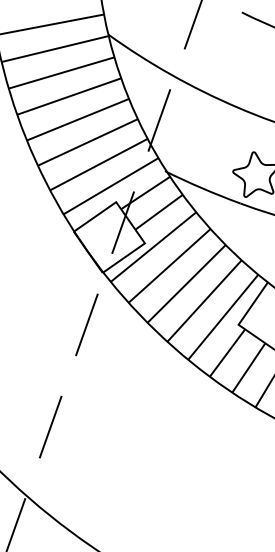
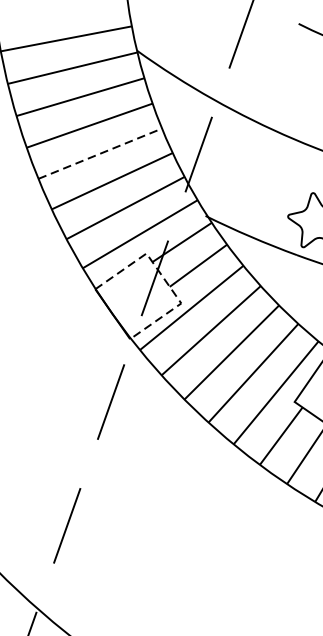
line: (78, 119) -> (100, 153), solid -> dashed
line: (130, 223) -> (163, 279), solid -> dashed

